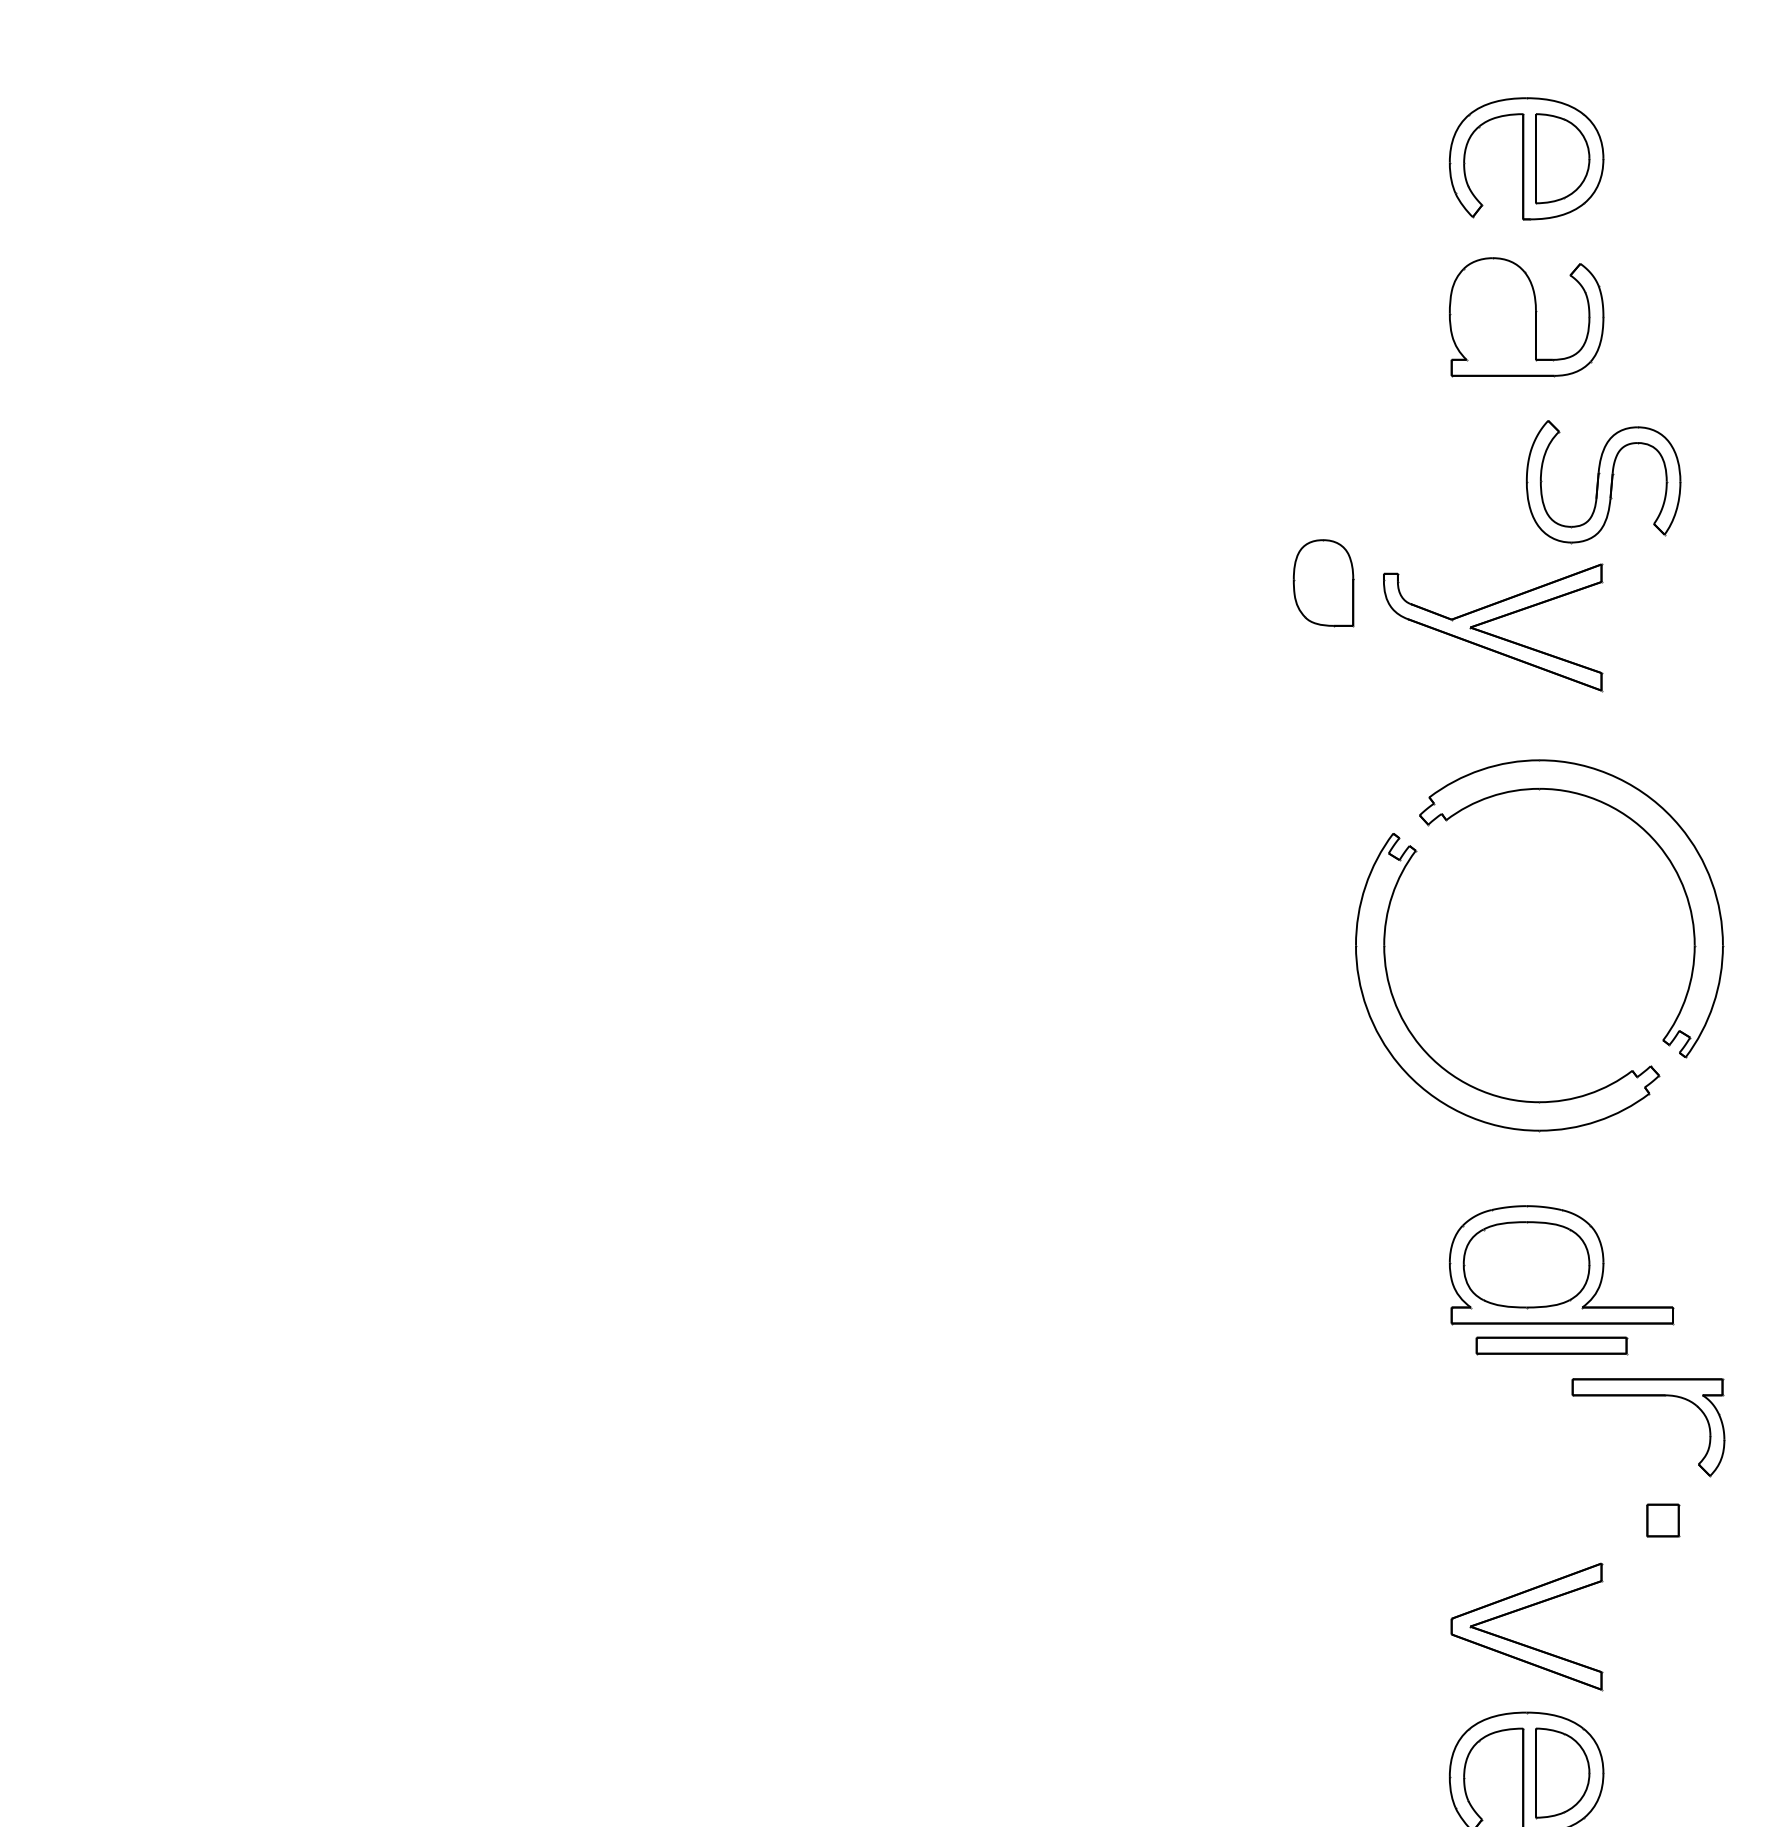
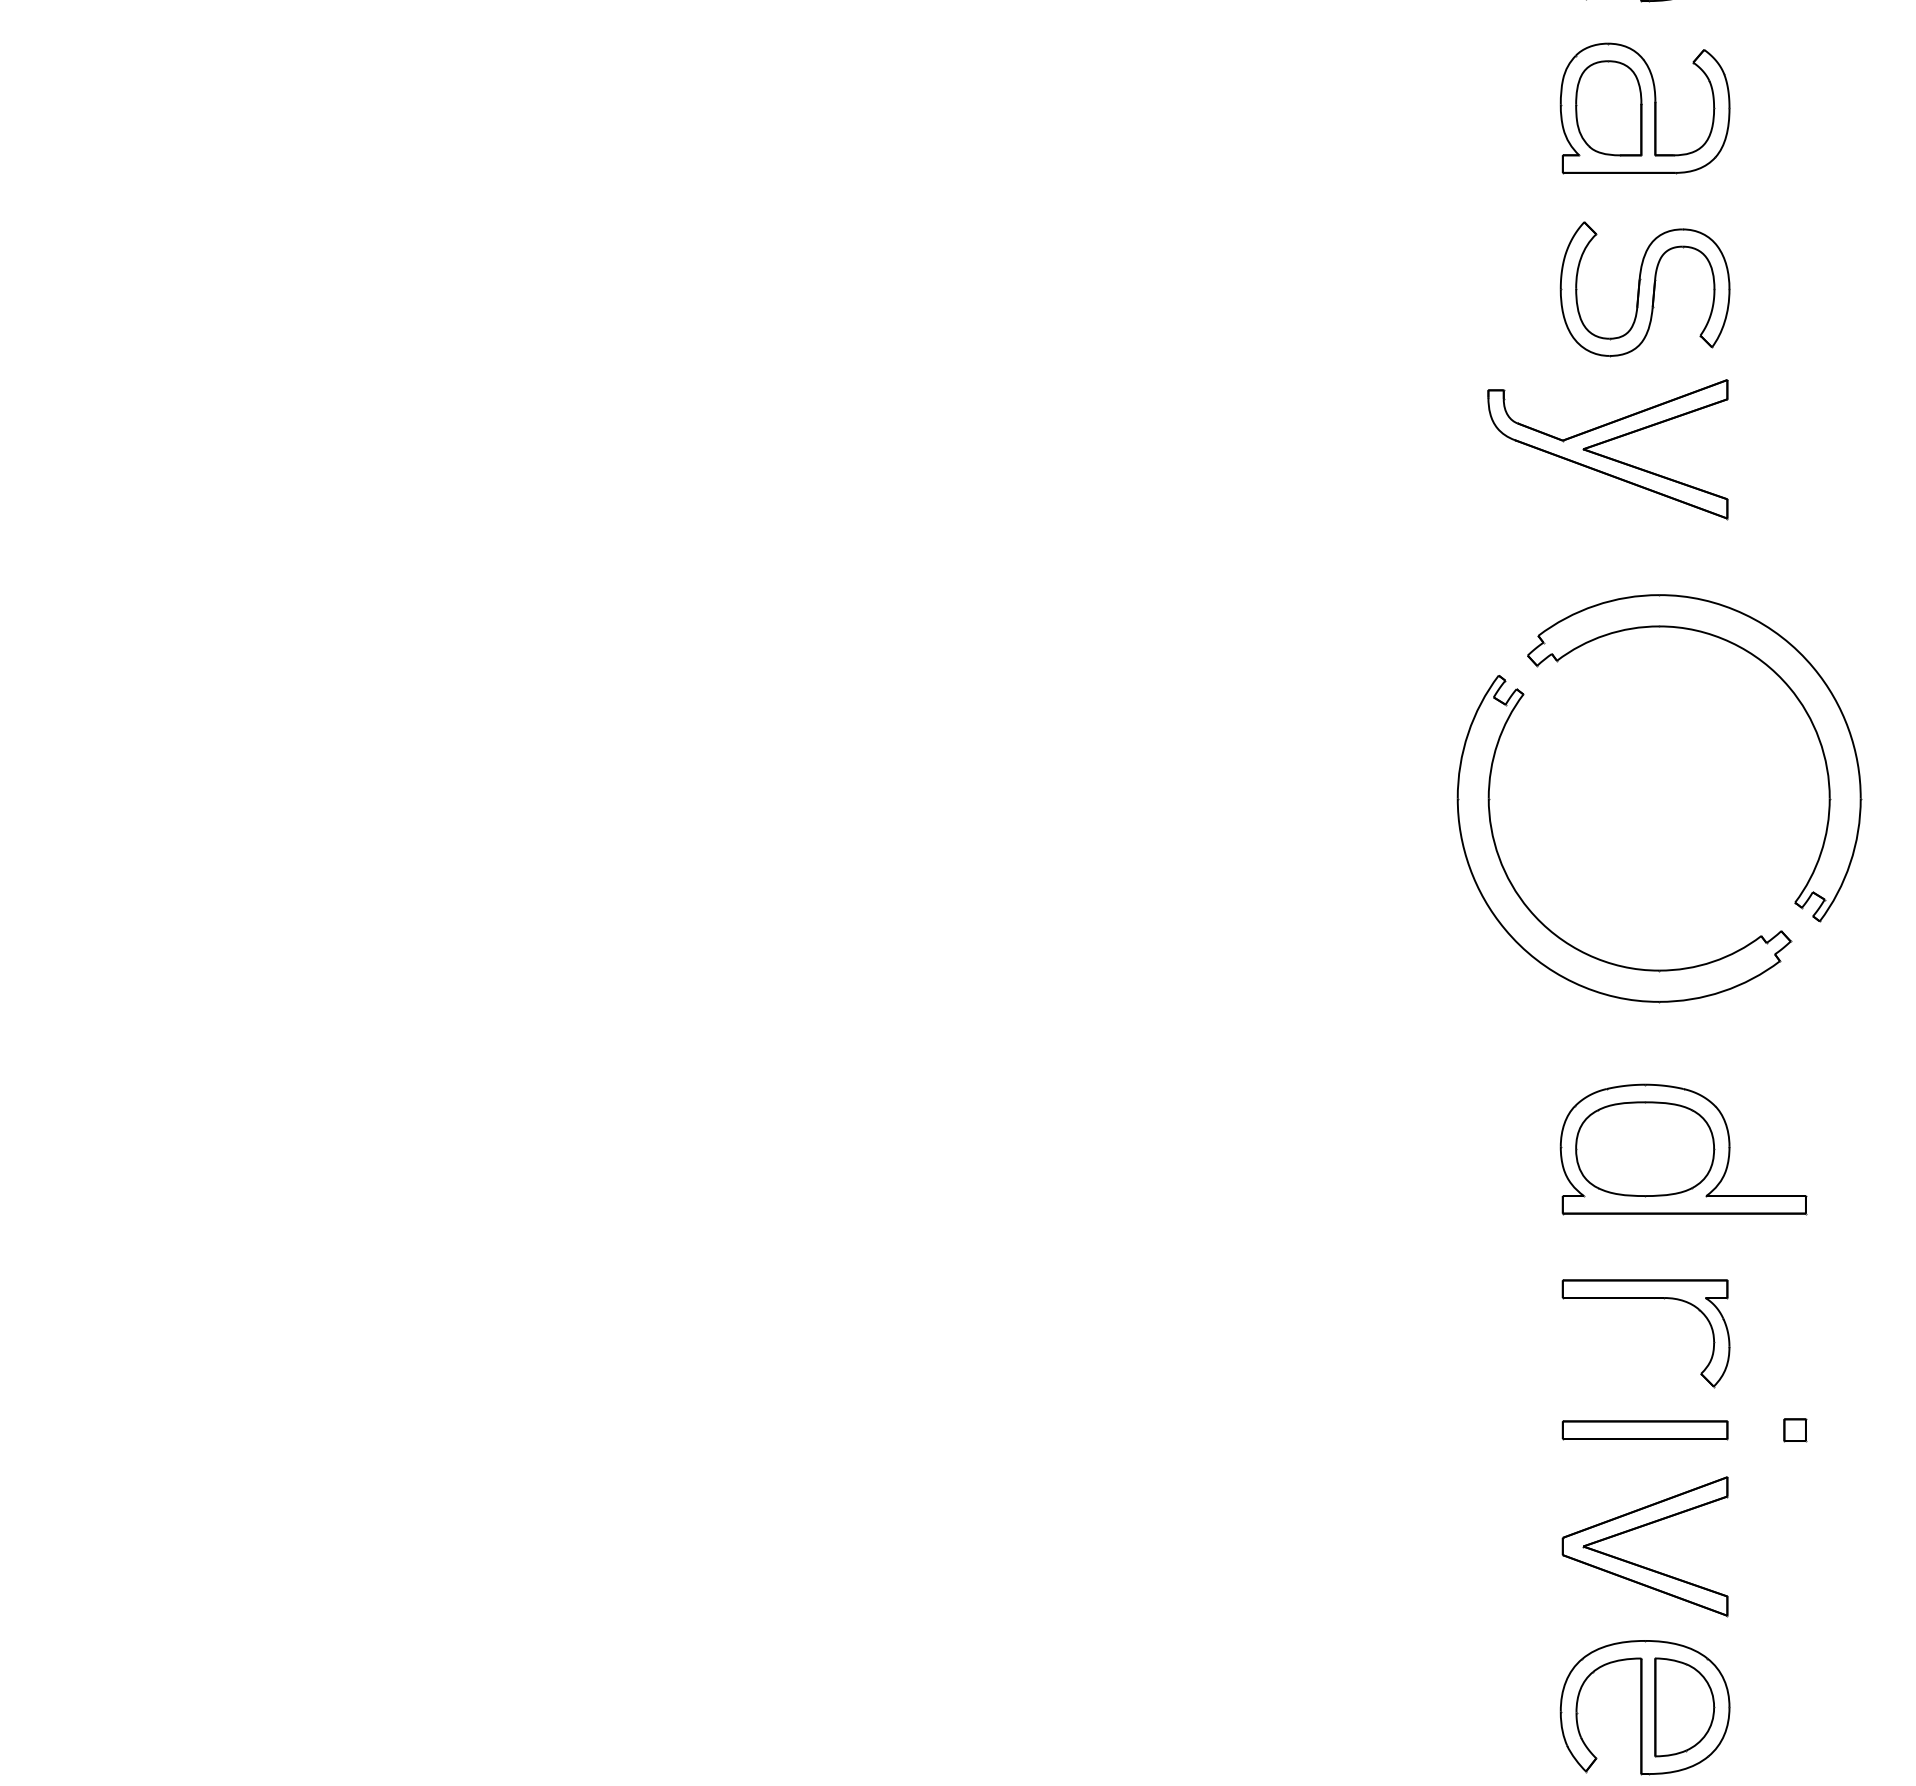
part: (1603, 482) -> (1645, 290), moved
part: (1323, 583) -> (1608, 108), moved
part: (1551, 1345) -> (1645, 1429), moved
part: (1648, 1396) -> (1646, 1299), moved
part: (1663, 1520) -> (1795, 1429), size x0.62

